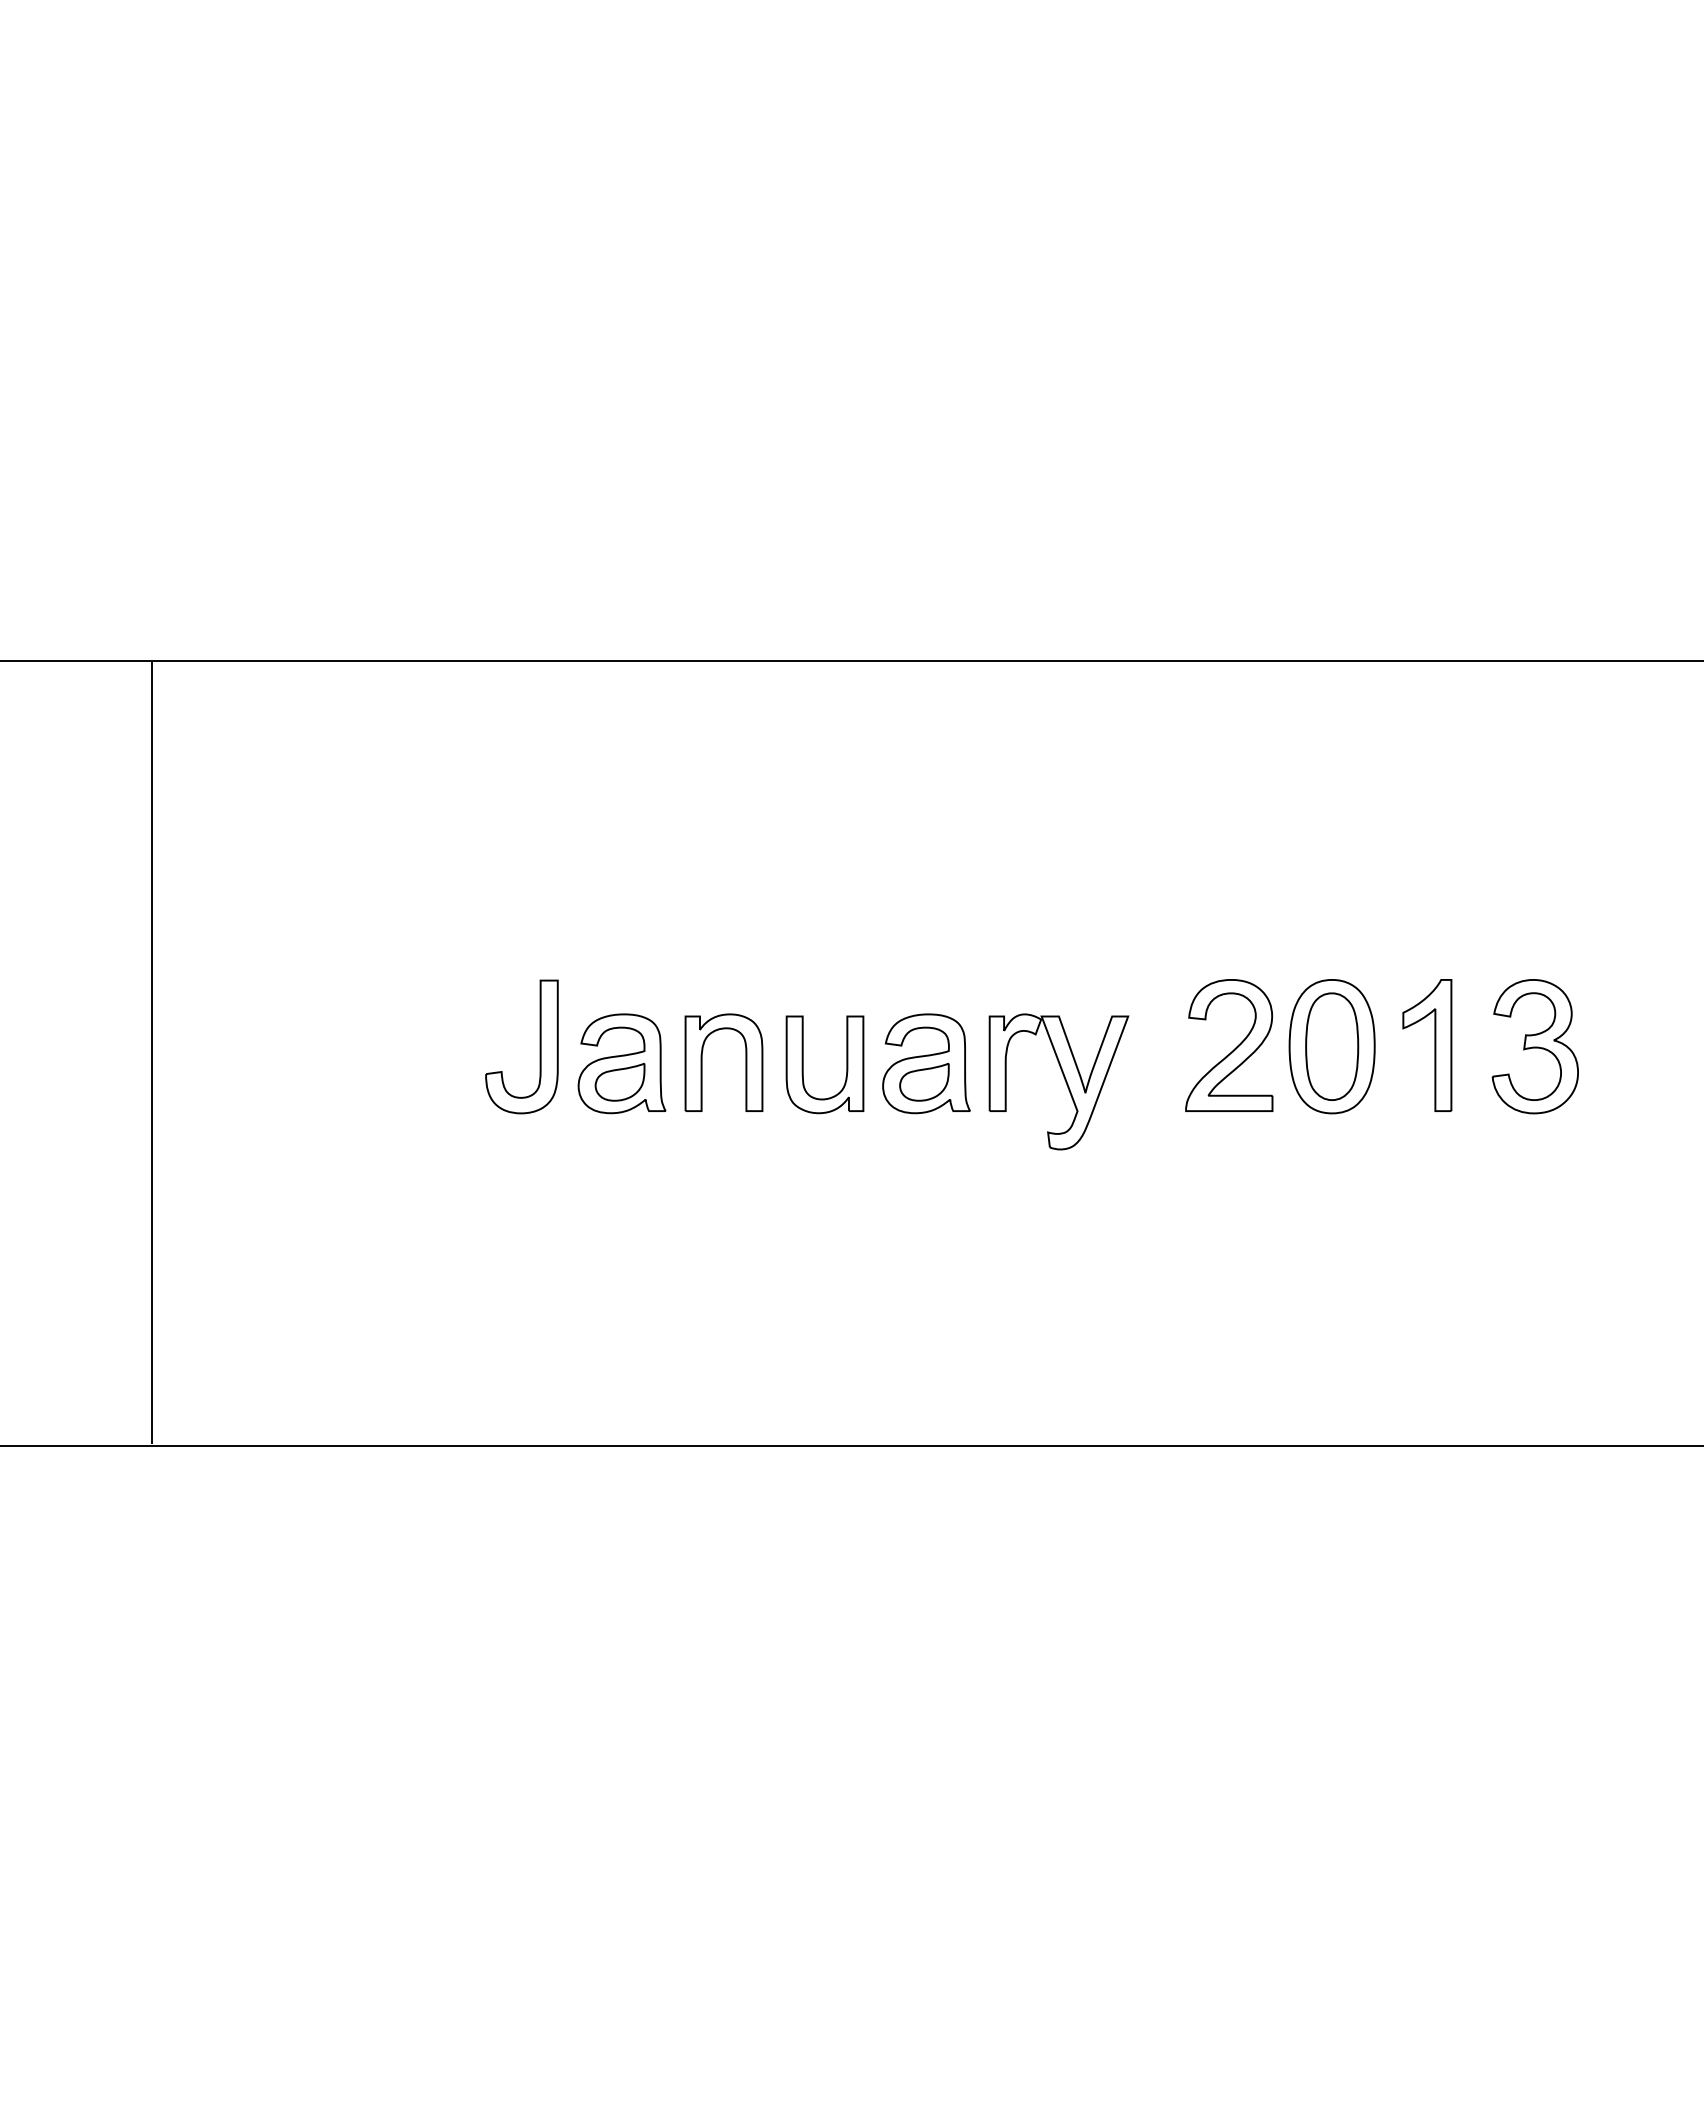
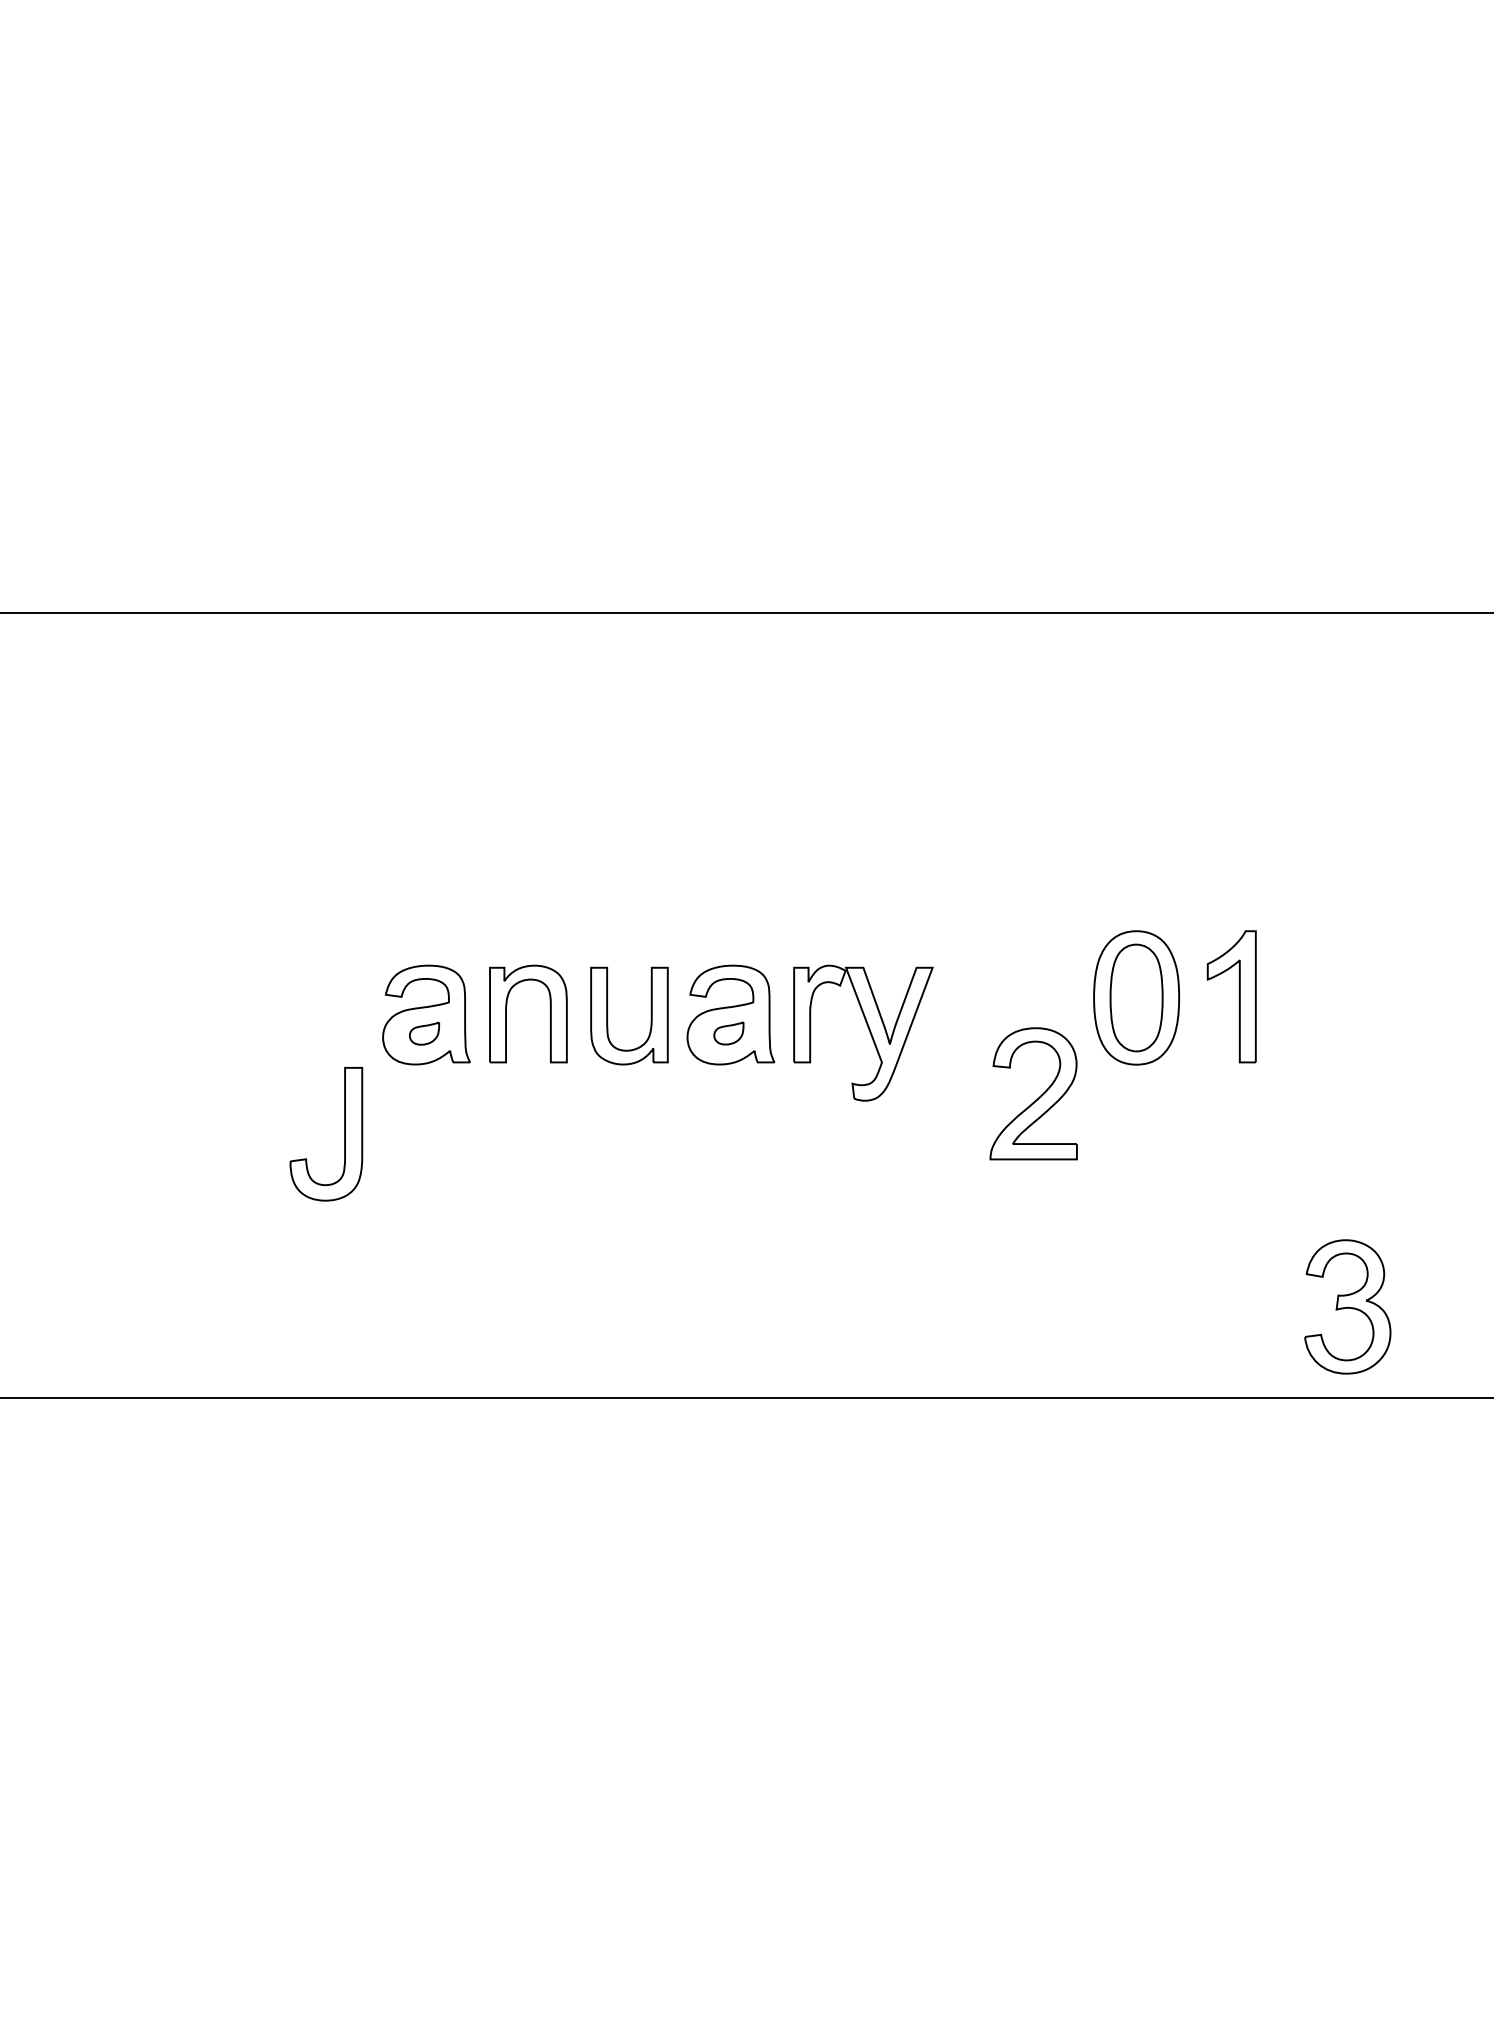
part: (1229, 1045) -> (1033, 1093), moved
part: (539, 1046) -> (343, 1133), moved
part: (1534, 1046) -> (1346, 1306), moved
part: (924, 1081) -> (728, 1032), size x0.6
part: (619, 1082) -> (423, 1033), size x0.6

